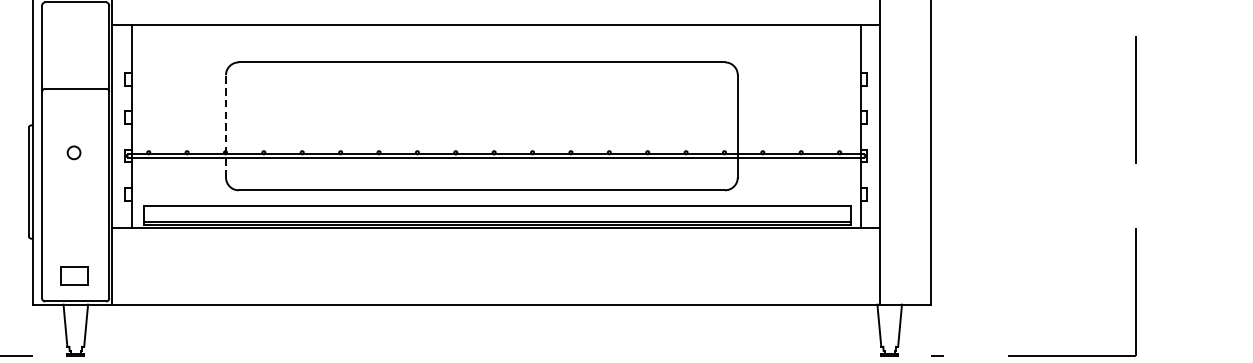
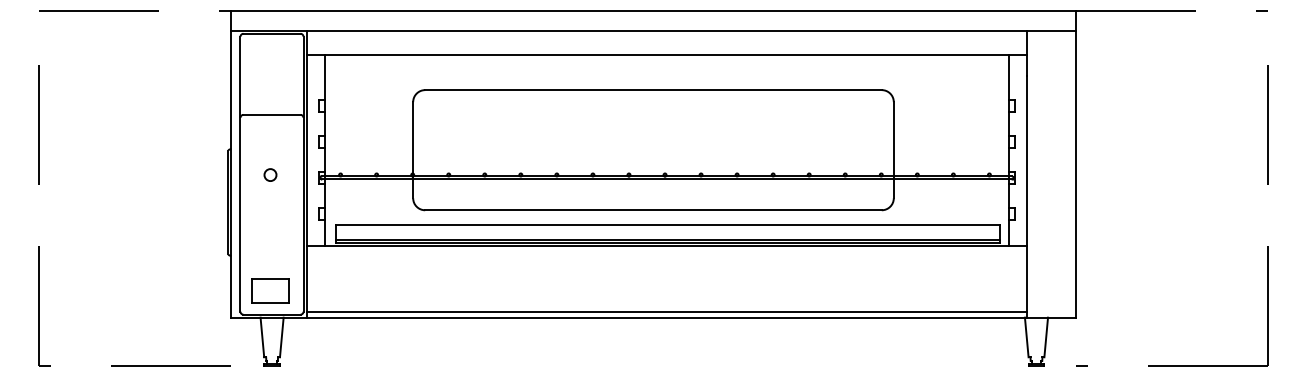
line: (226, 125) -> (413, 149), dashed -> solid
part: (74, 275) -> (270, 290), size x1.43
line: (495, 298) -> (666, 311), added

